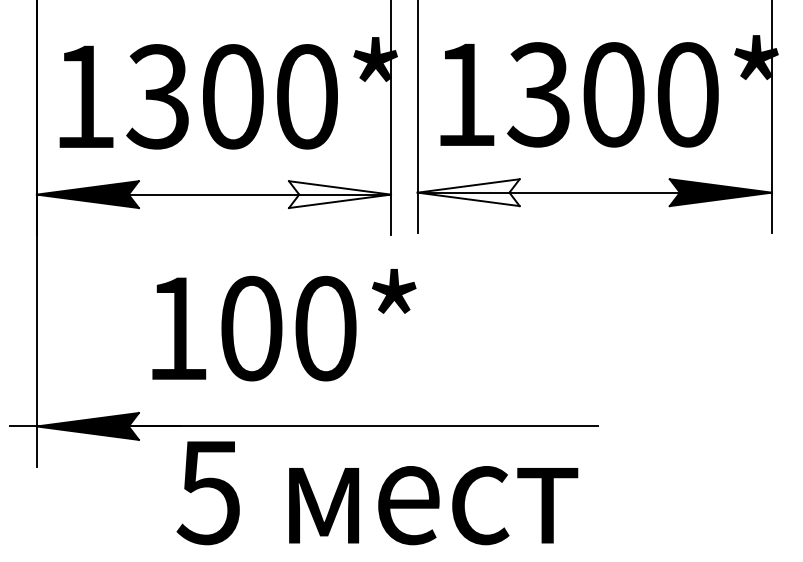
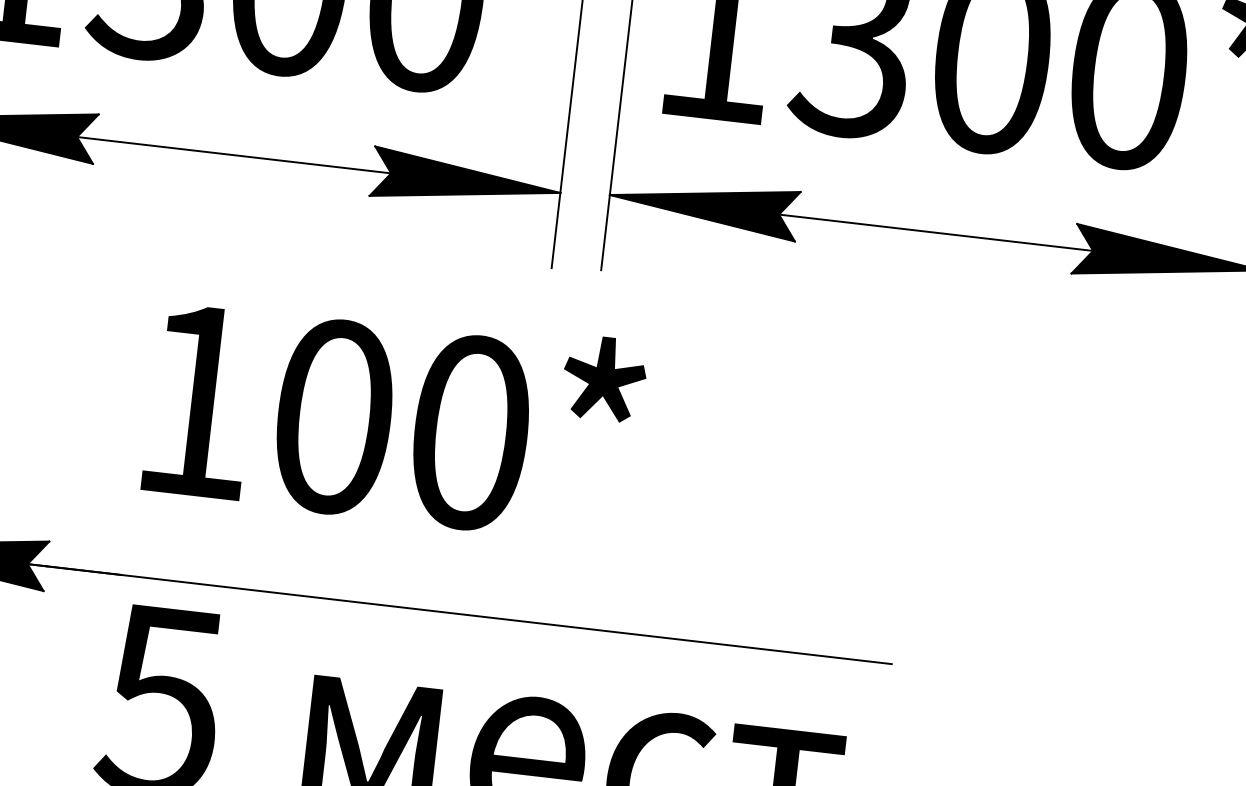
fill: (468, 192) -> (703, 205), added
fill: (340, 194) -> (467, 181), added
text: (284, 325) -> (395, 418), moved

